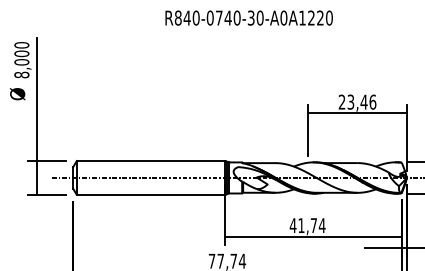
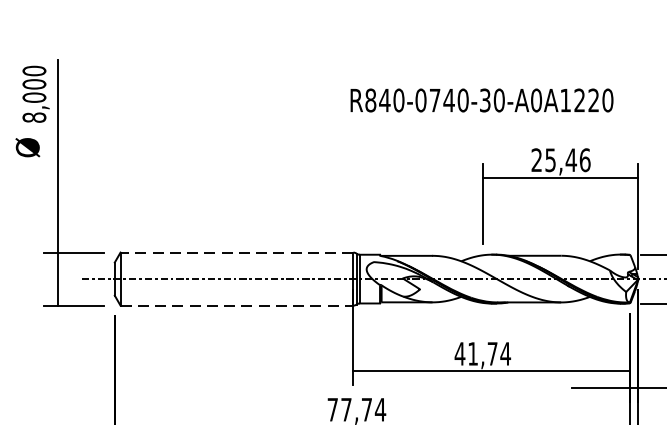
text: (248, 17) -> (480, 99), moved
text: (351, 101) -> (551, 159), 23,46 -> 25,46
line: (150, 161) -> (236, 253), solid -> dashed
line: (151, 194) -> (237, 305), solid -> dashed

